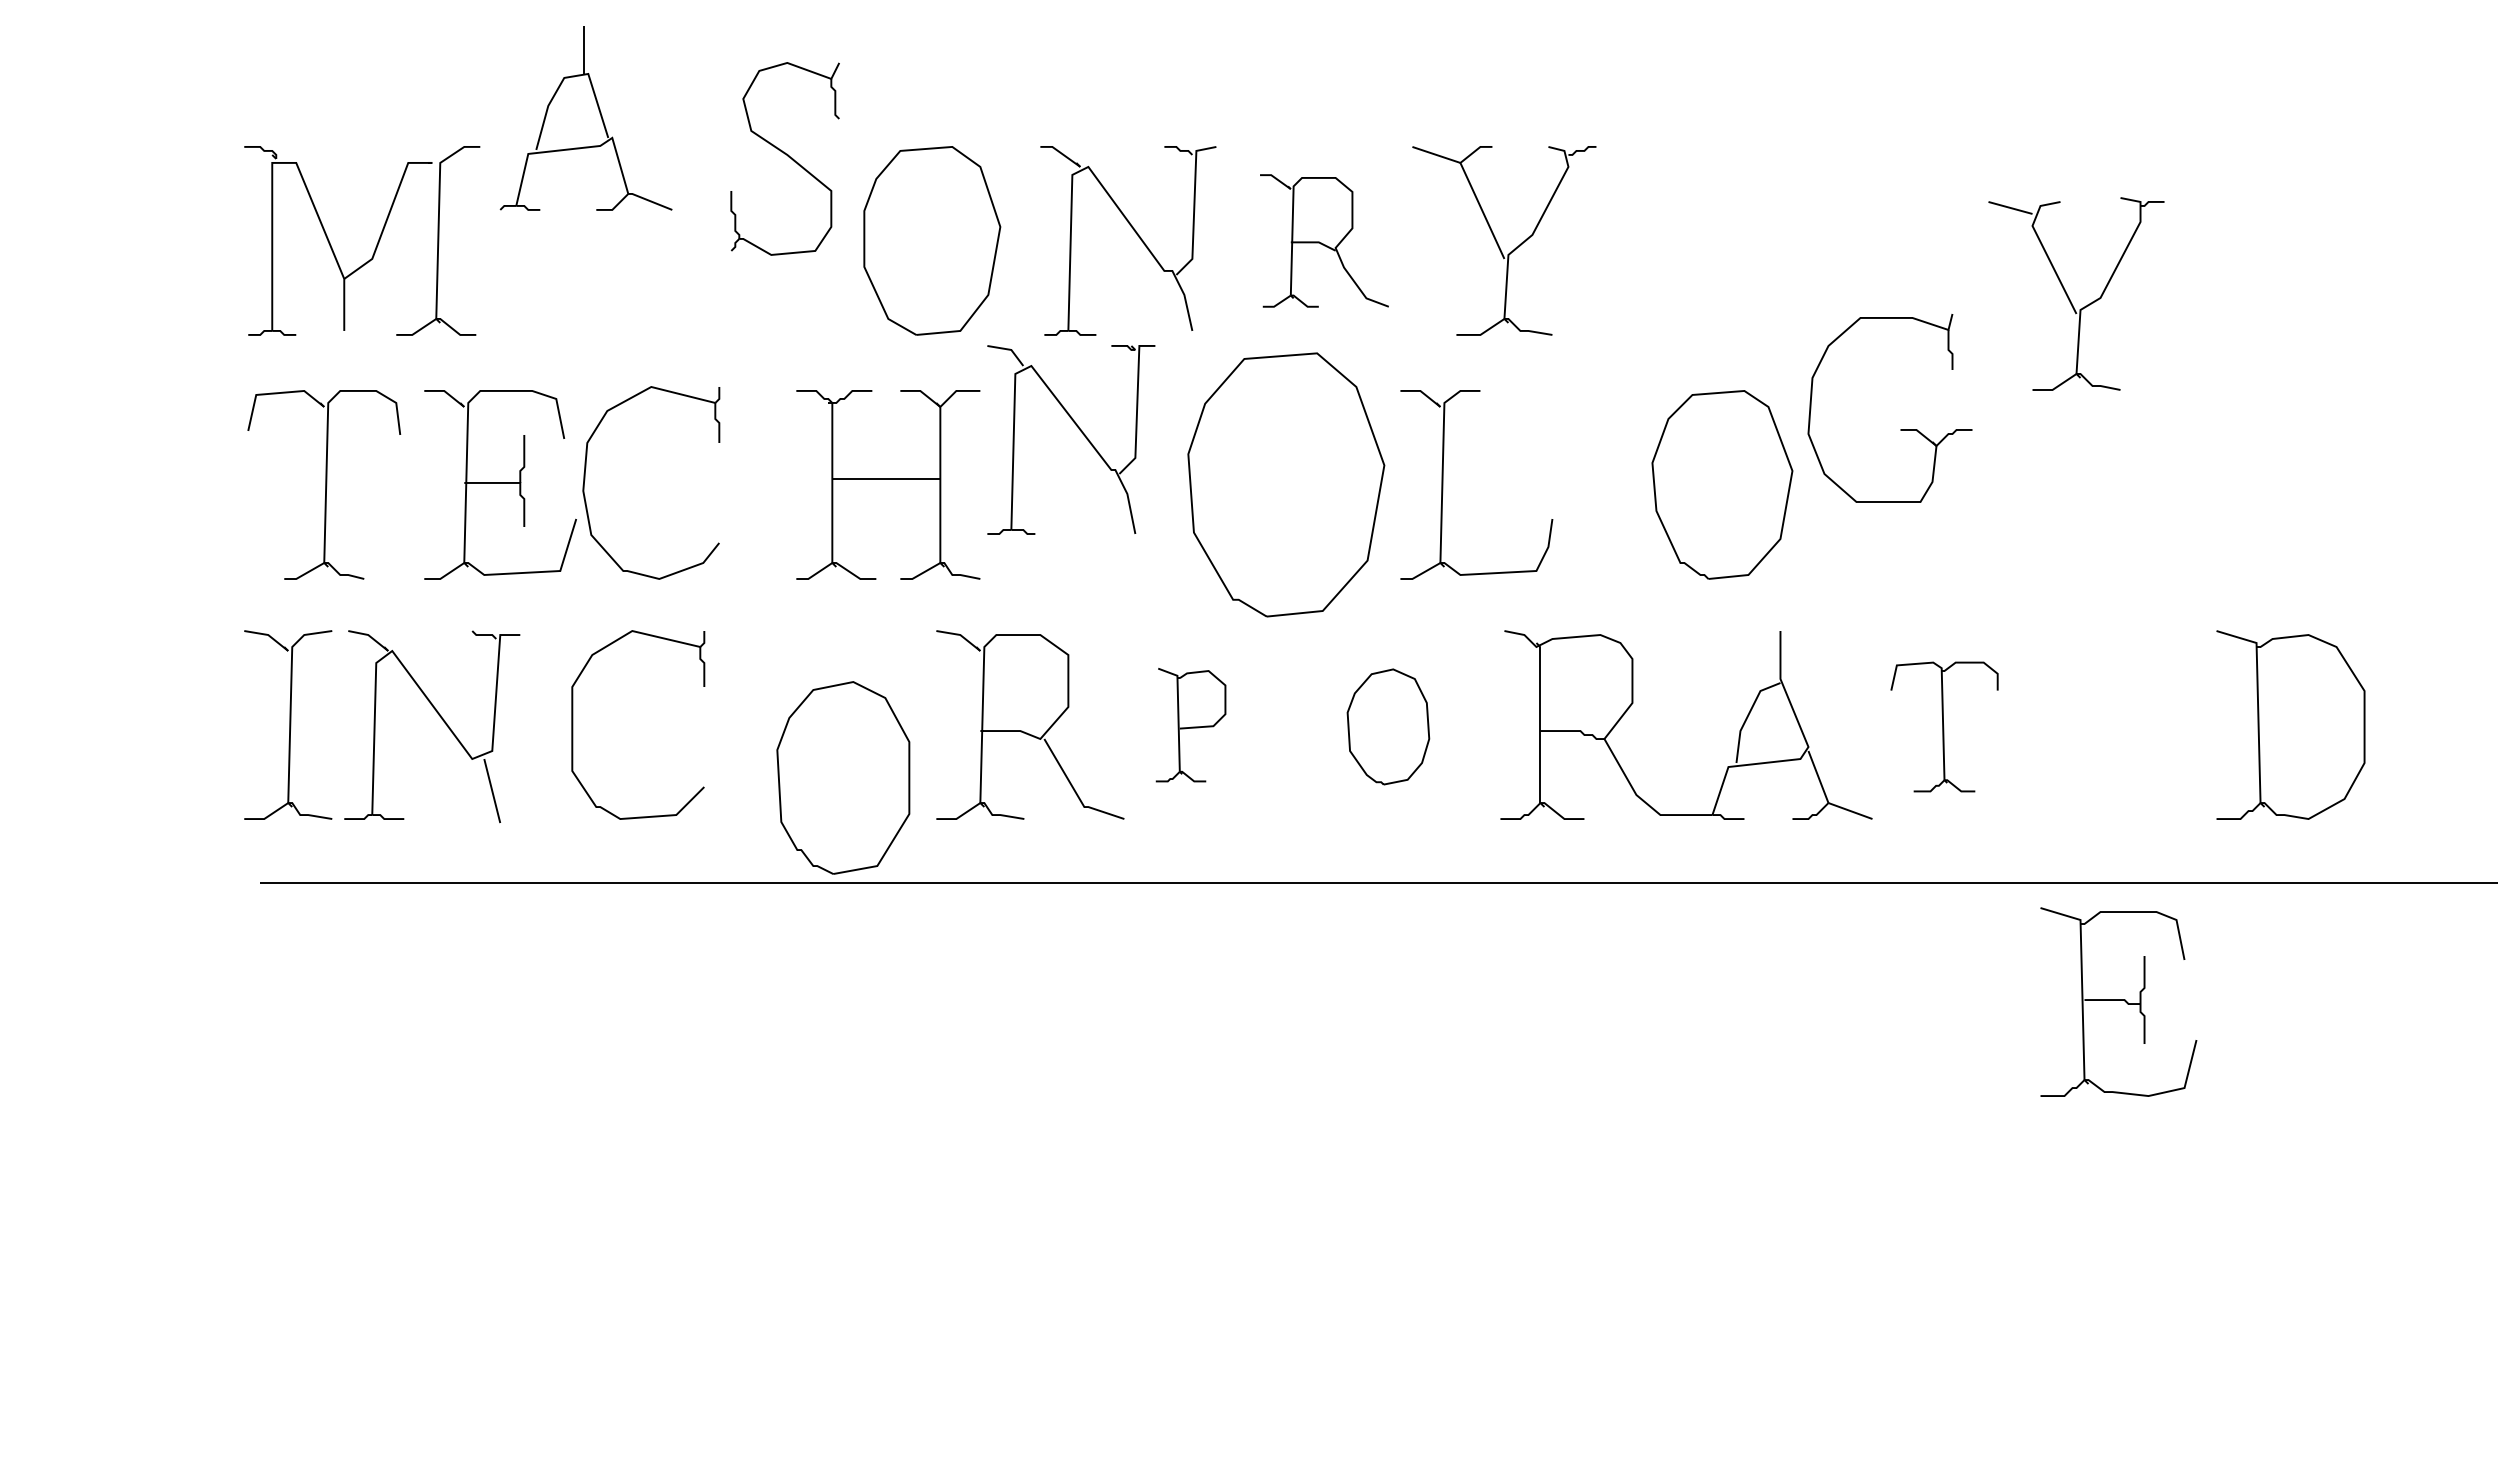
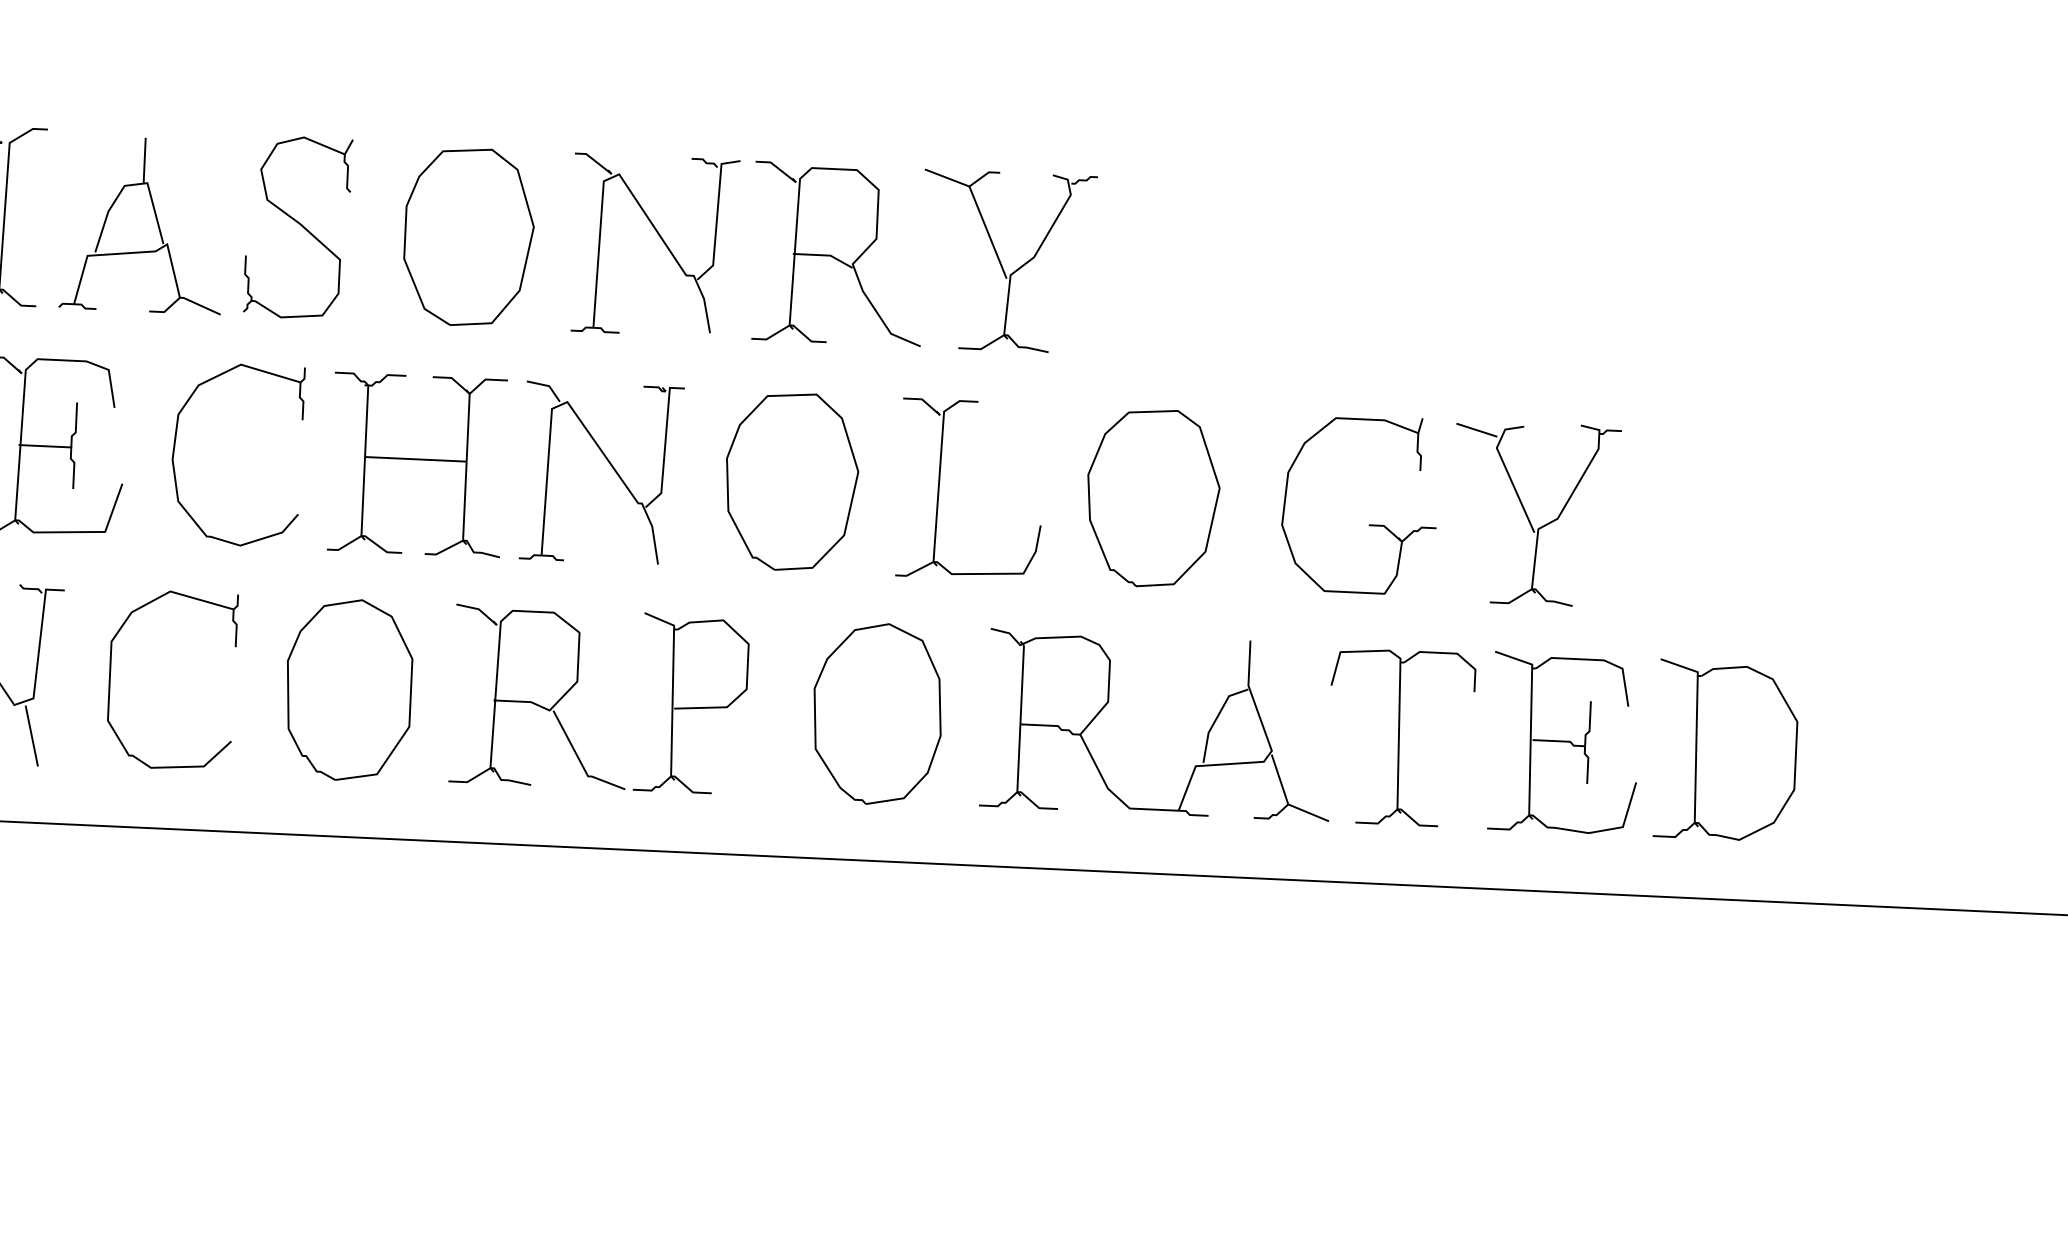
part: (599, 113) -> (156, 220), moved
part: (784, 158) -> (297, 227), moved
part: (1324, 240) -> (838, 253), size x1.43
part: (2069, 297) -> (1528, 516), moved
part: (1900, 429) -> (1368, 524), moved
part: (1079, 430) -> (609, 464), moved
part: (585, 480) -> (175, 449), moved
part: (1286, 484) -> (792, 481), size x0.71
part: (1722, 484) -> (1153, 498), moved
part: (1190, 724) -> (691, 703), size x1.67
part: (1388, 726) -> (877, 713), size x1.67
part: (1944, 726) -> (1400, 737), size x1.43
part: (843, 777) -> (348, 689), moved
part: (2118, 1001) -> (1564, 742), moved

